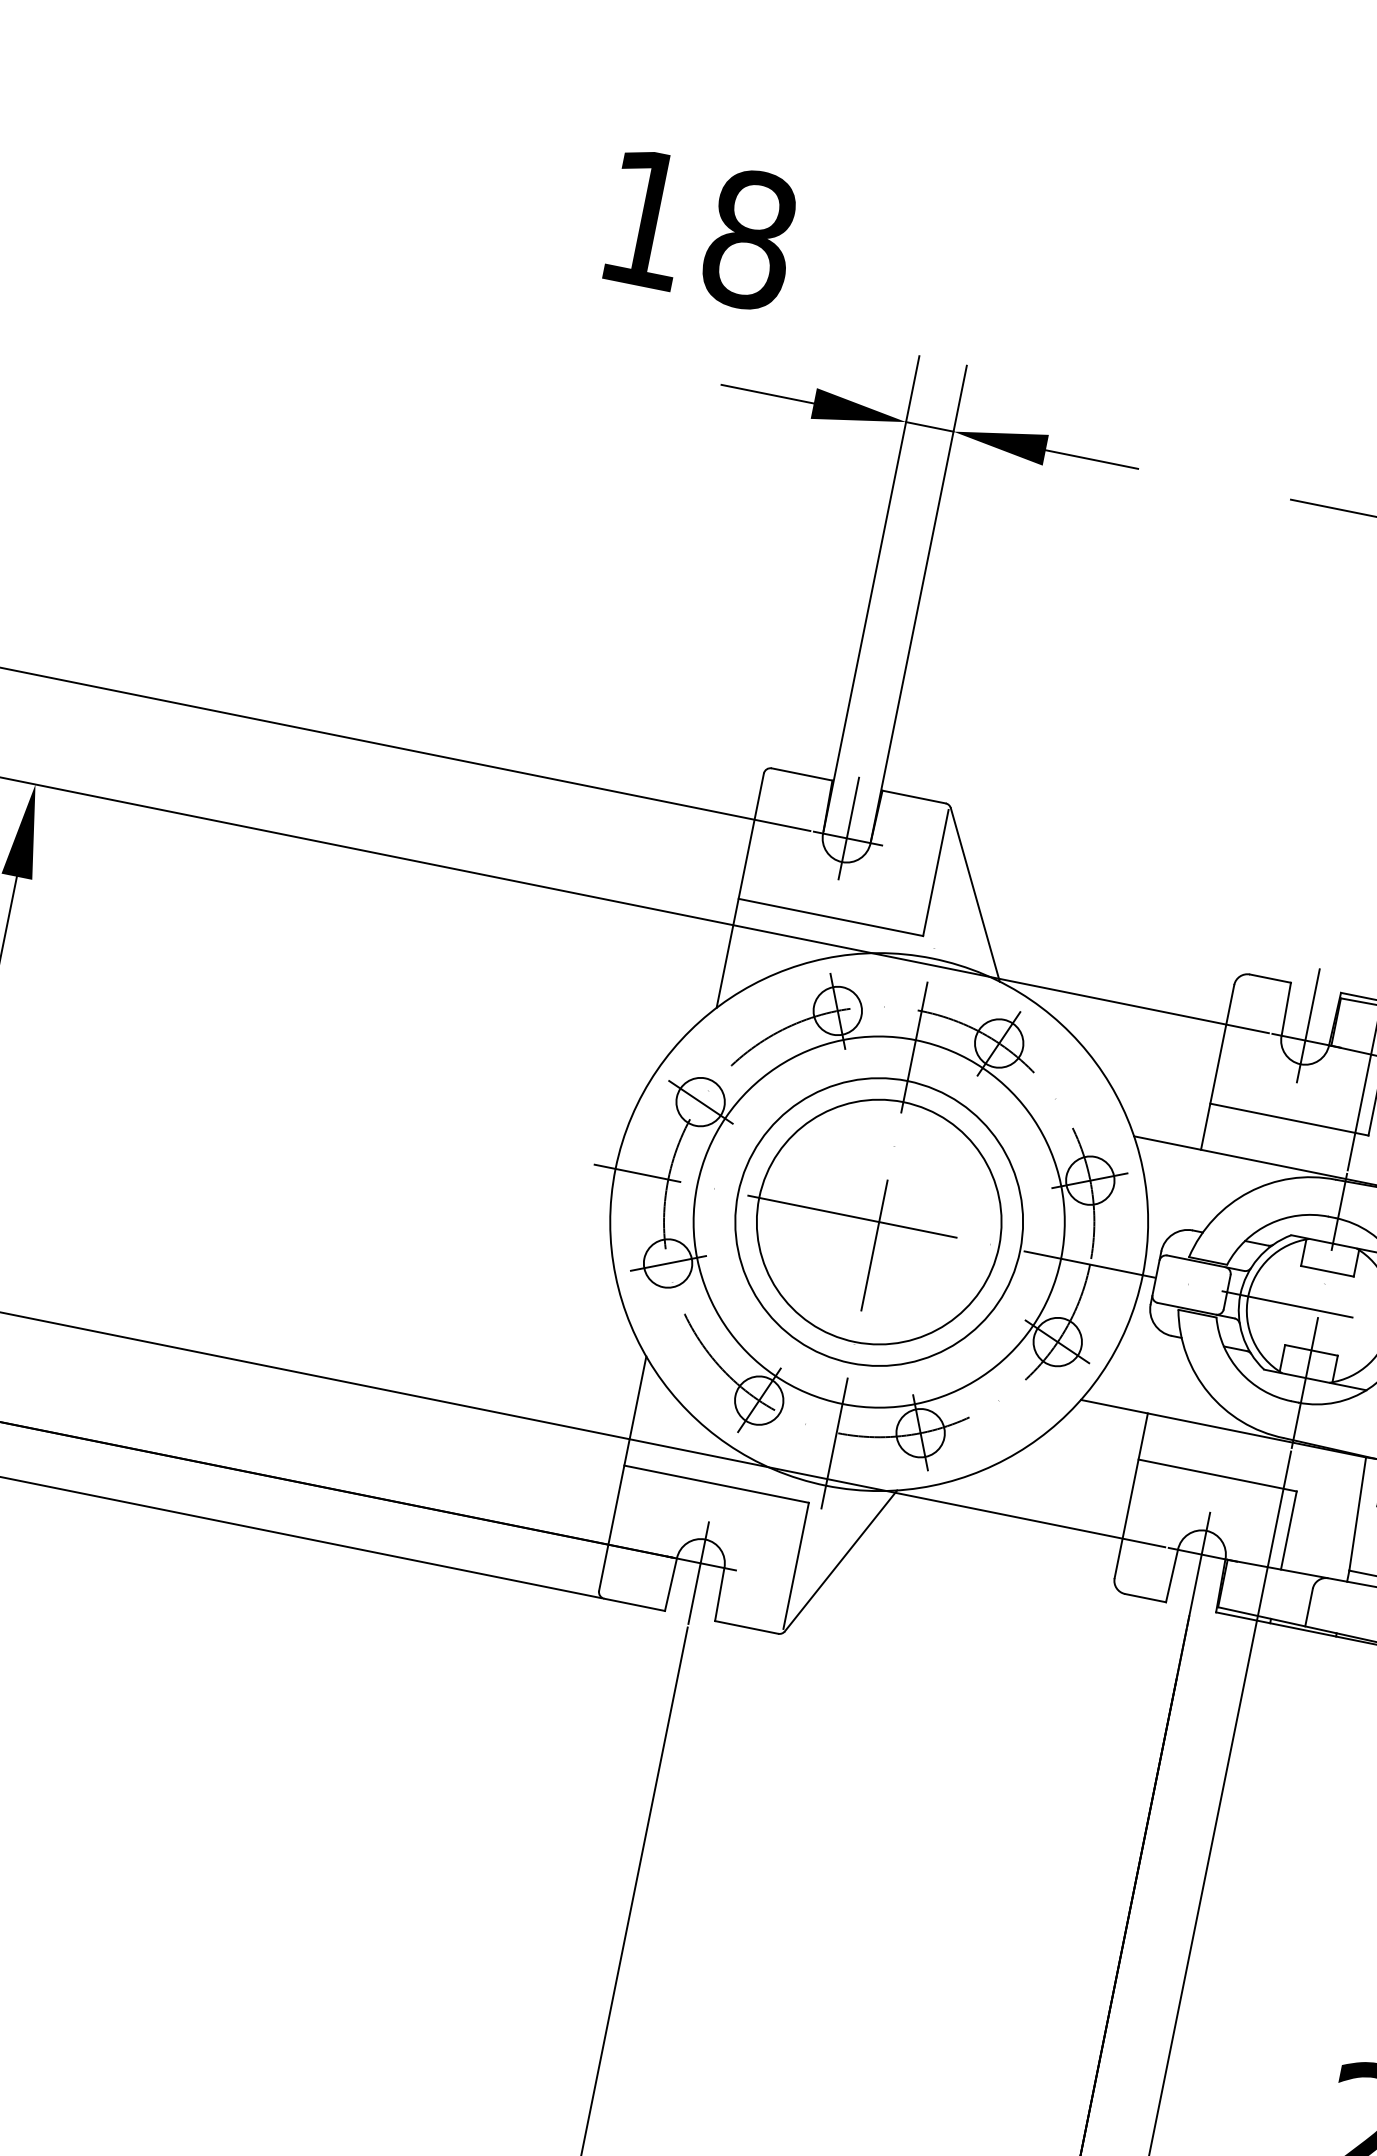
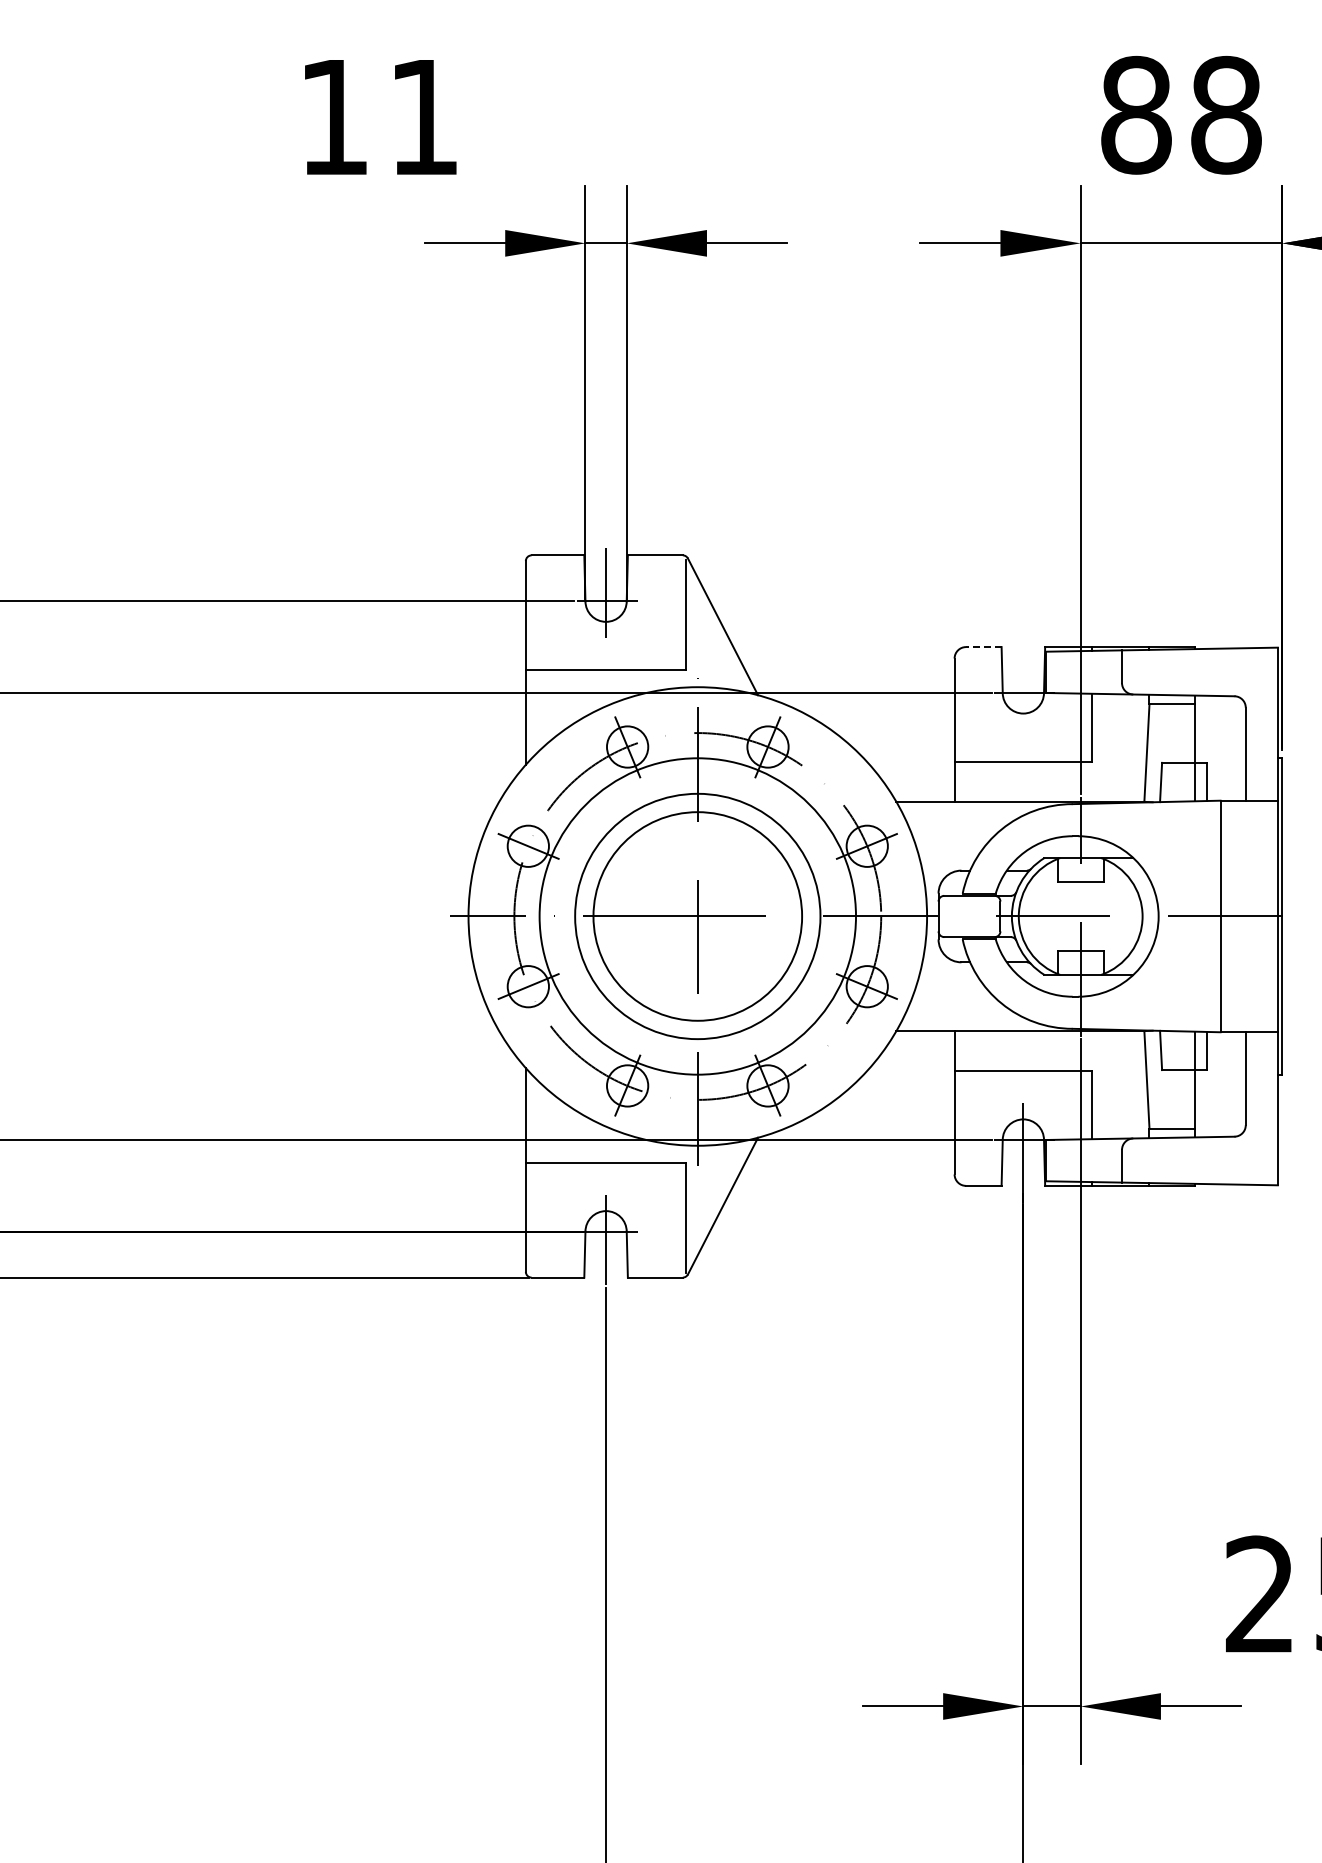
text: (750, 240) -> (424, 117), 18 -> 11
line: (1270, 979) -> (983, 647), solid -> dashed
line: (1308, 1026) -> (1023, 680), removed

